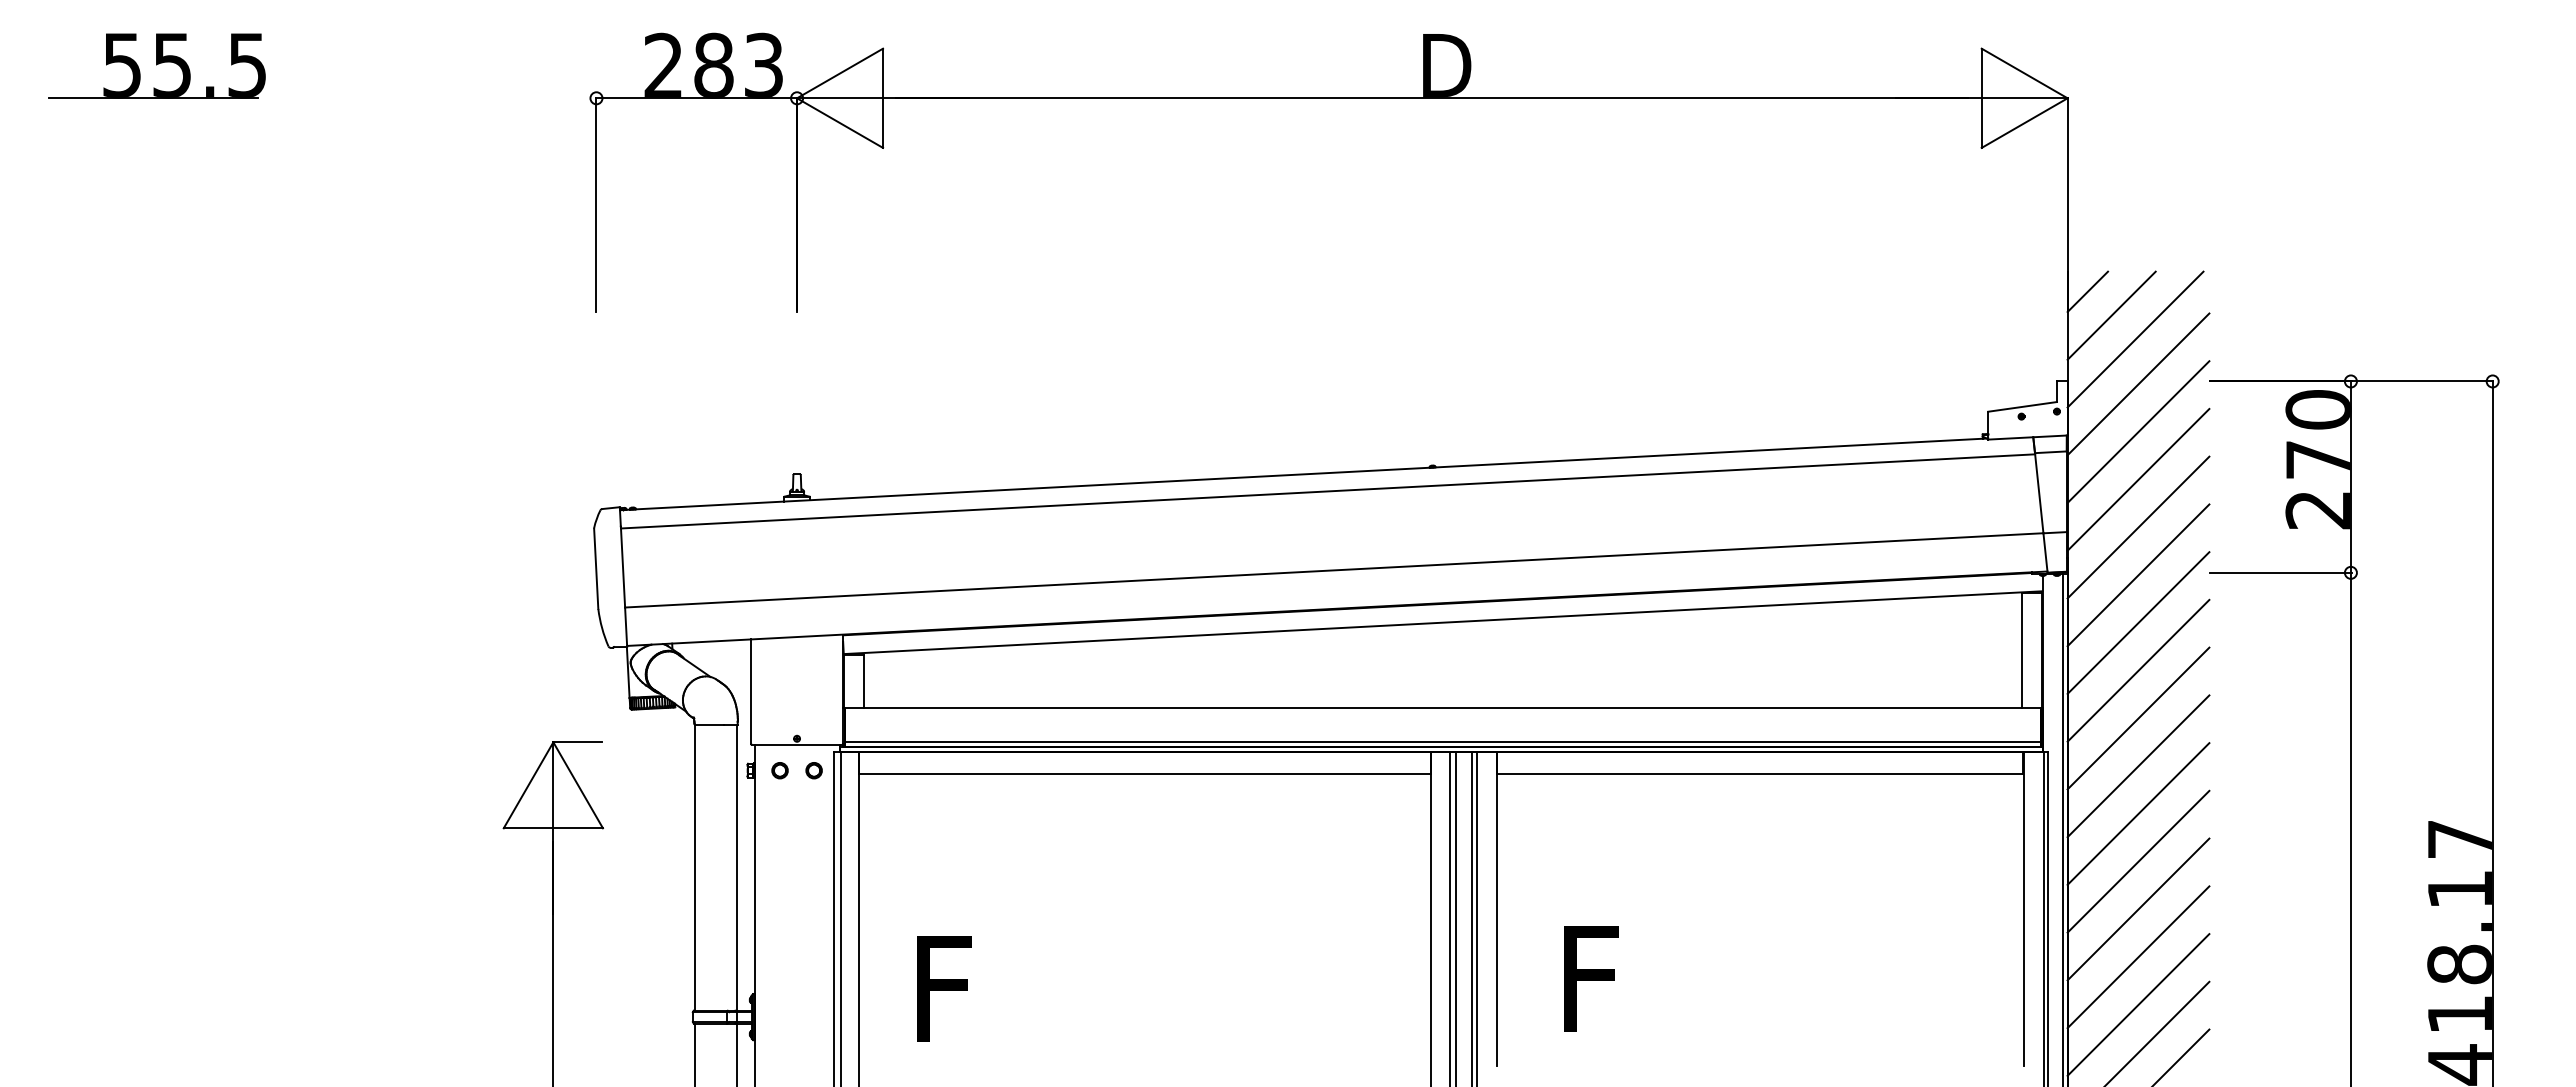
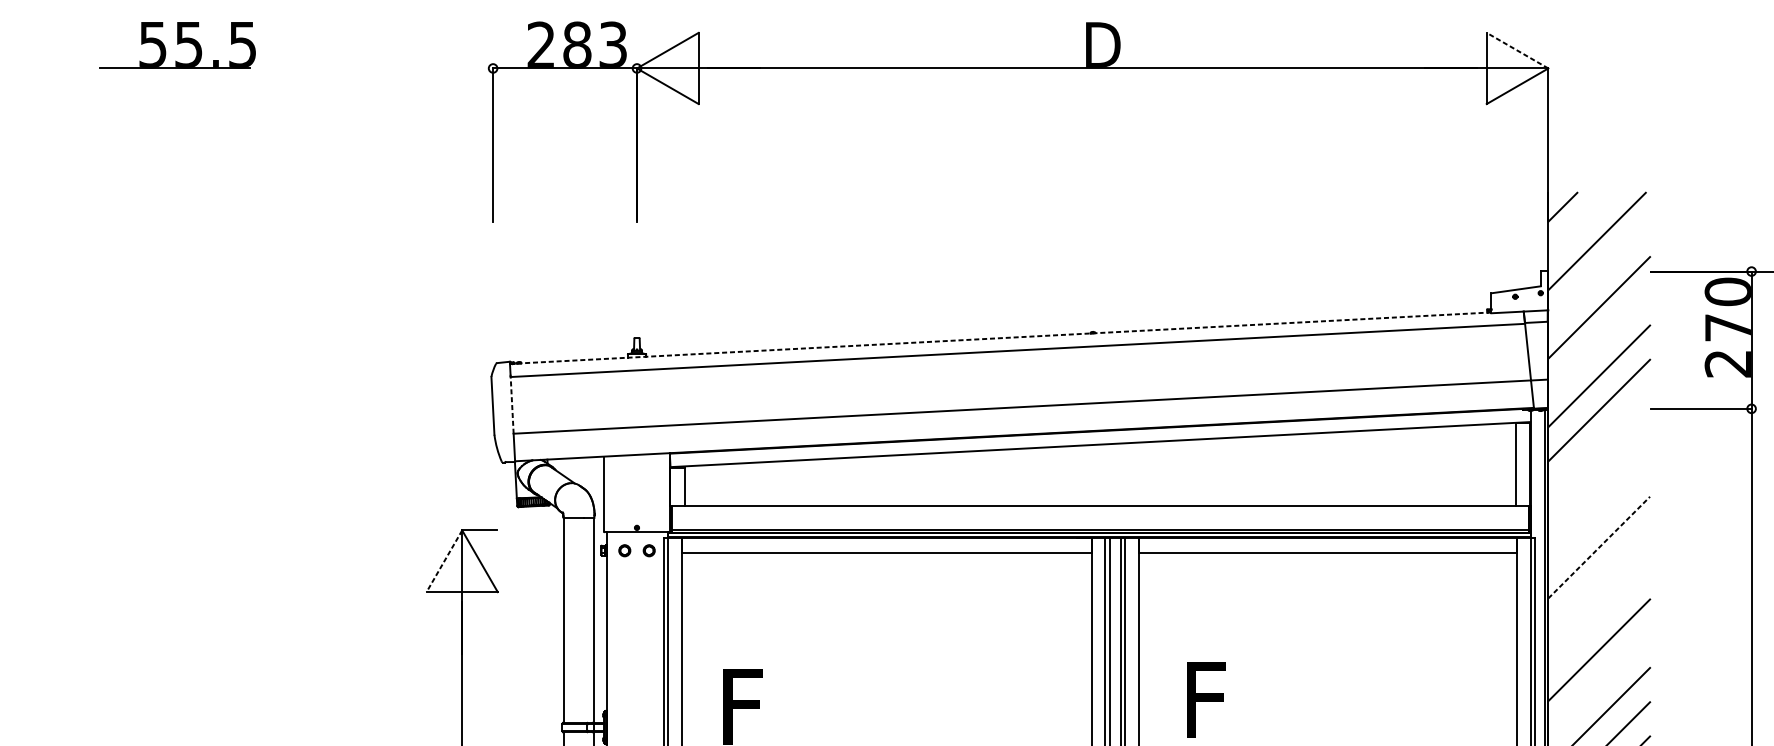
line: (2024, 73) -> (1517, 50), solid -> dashed
line: (2111, 315) -> (1579, 224), removed
line: (2138, 384) -> (1599, 273), removed
line: (1303, 474) -> (1000, 338), solid -> dashed
line: (2138, 479) -> (1599, 341), removed
line: (622, 566) -> (511, 404), solid -> dashed
line: (2138, 622) -> (1599, 444), removed
line: (2138, 670) -> (1599, 478), removed
line: (2138, 718) -> (1599, 513), removed
line: (2138, 765) -> (1599, 547), solid -> dashed
line: (528, 785) -> (444, 561), solid -> dashed
line: (2138, 813) -> (1599, 581), removed
line: (2138, 861) -> (1599, 615), removed
line: (2138, 957) -> (1599, 684), removed

